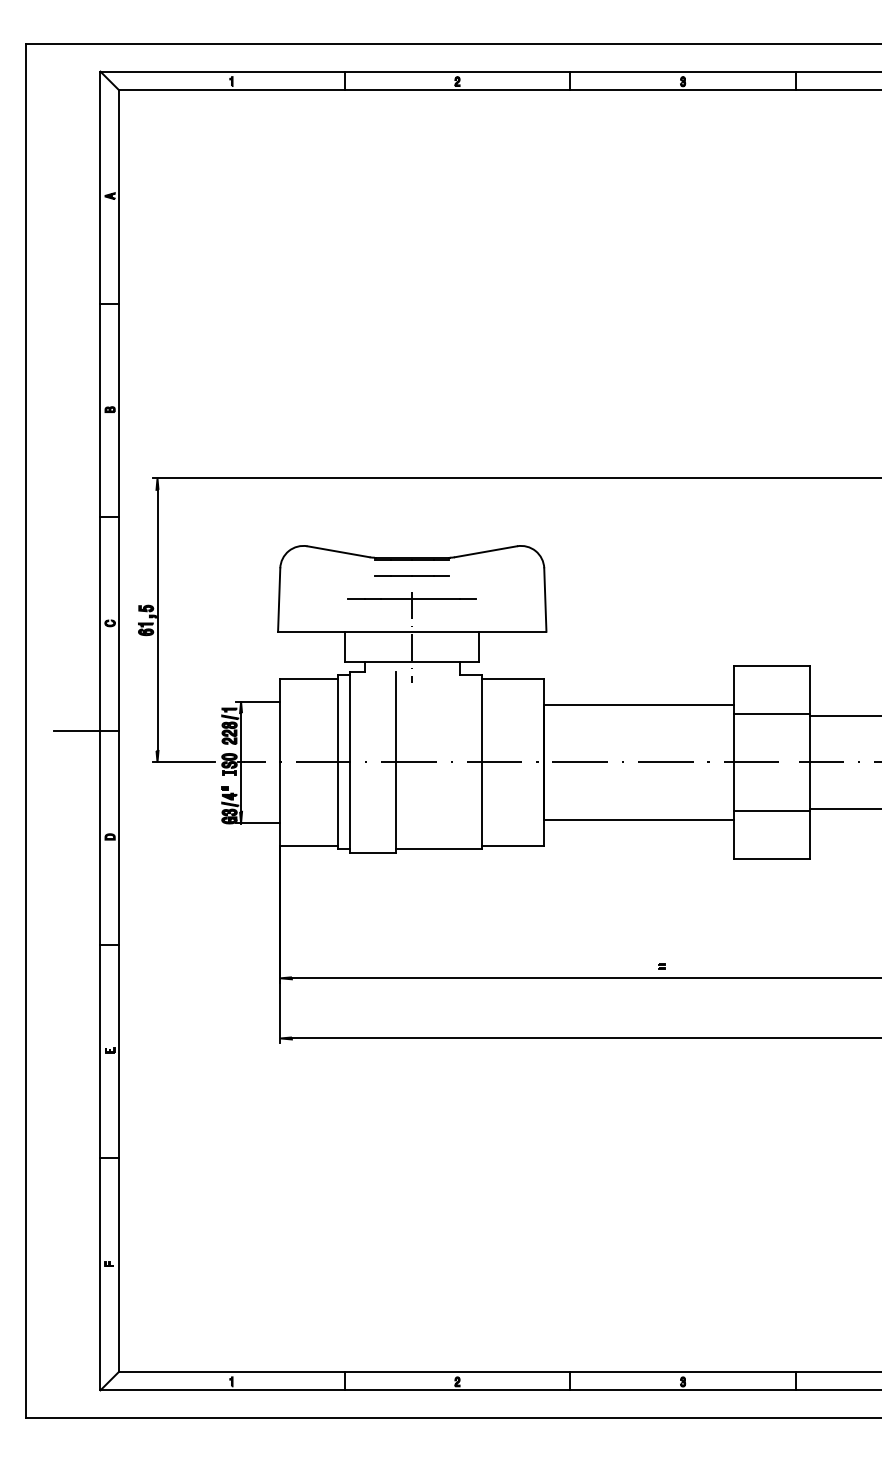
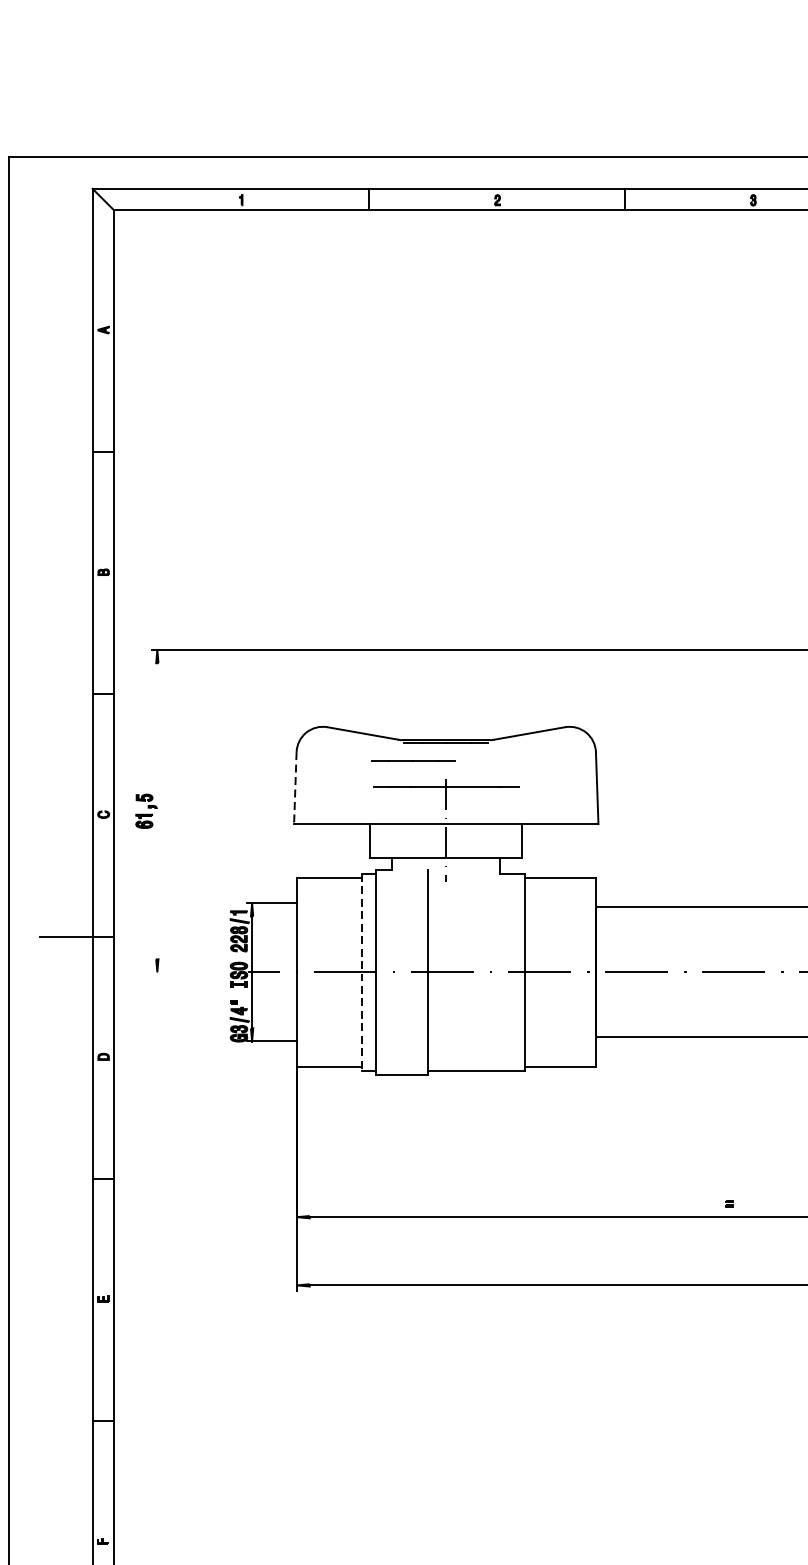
line: (411, 575) -> (412, 760), moved
line: (279, 600) -> (295, 788), solid -> dashed
line: (157, 619) -> (157, 810), removed
line: (183, 762) -> (186, 972), removed
line: (338, 762) -> (362, 972), solid -> dashed

